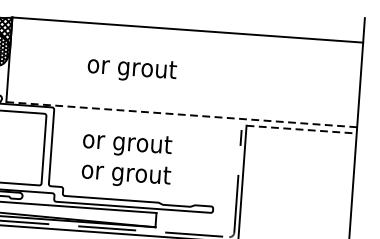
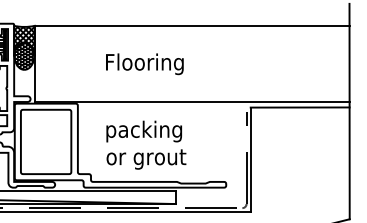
text: (131, 69) -> (144, 64), or grout -> Flooring
line: (181, 114) -> (191, 101), dashed -> solid
line: (302, 129) -> (300, 107), dashed -> solid
text: (127, 144) -> (145, 131), or grout -> packing

